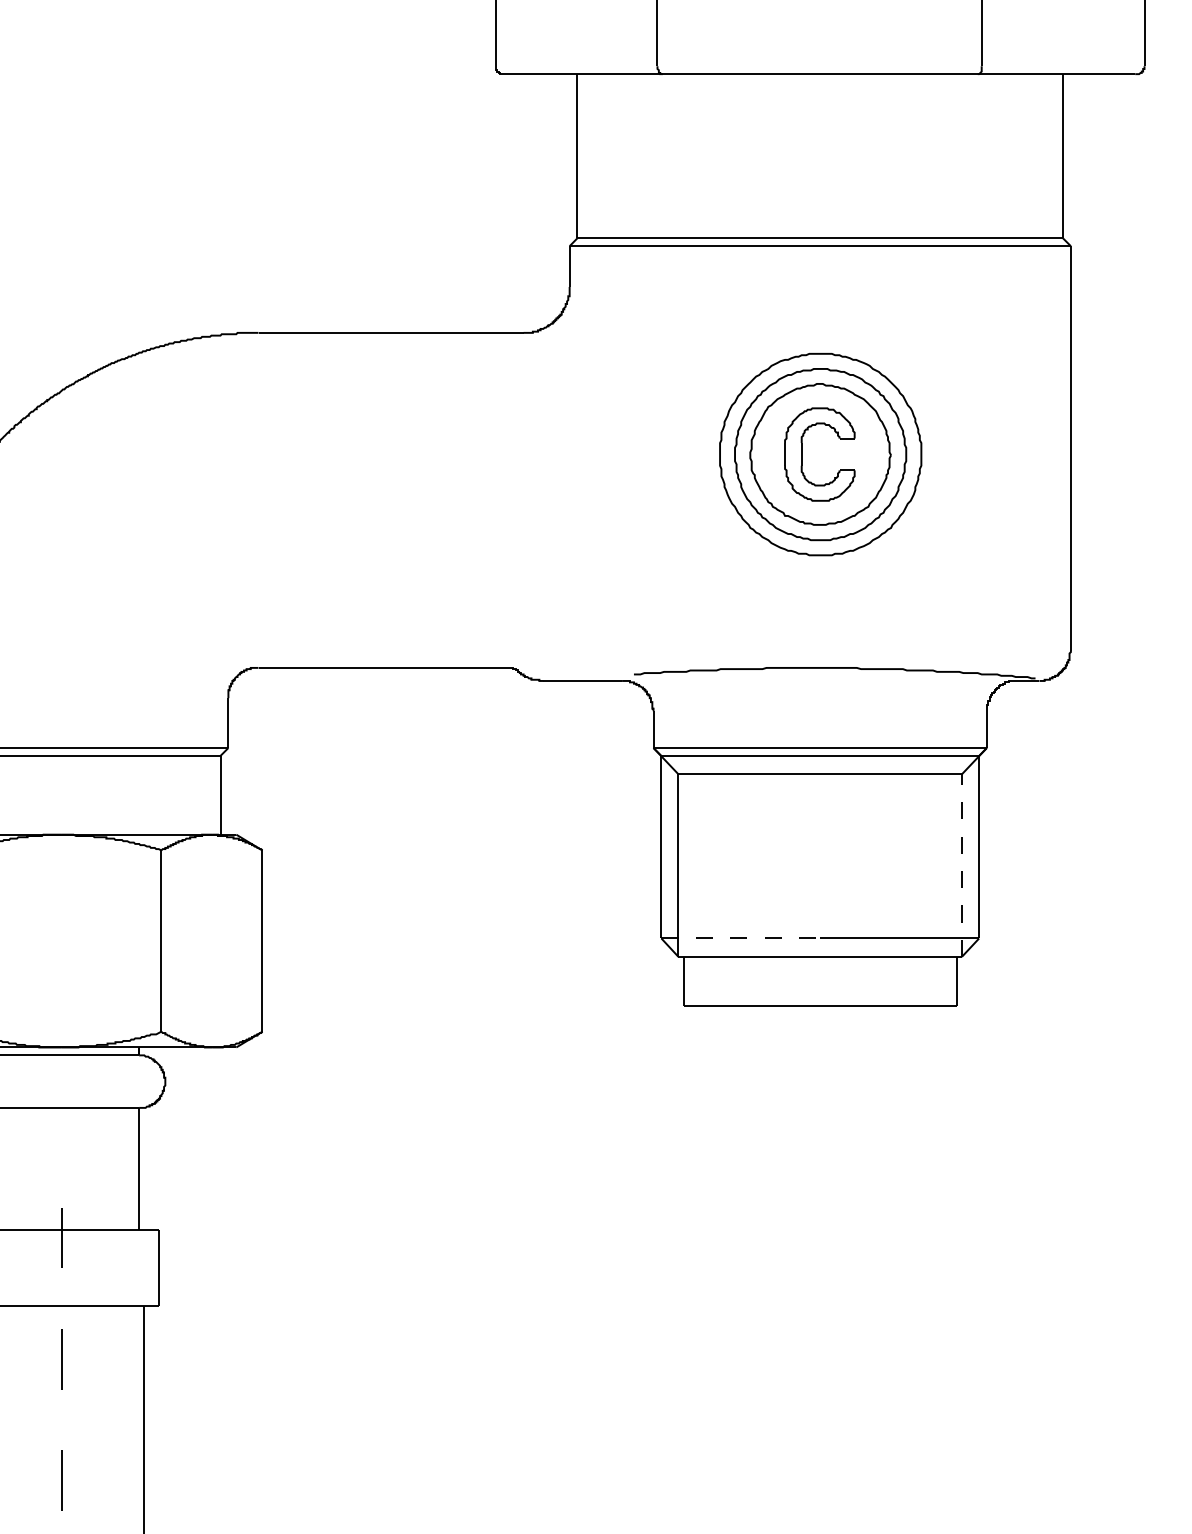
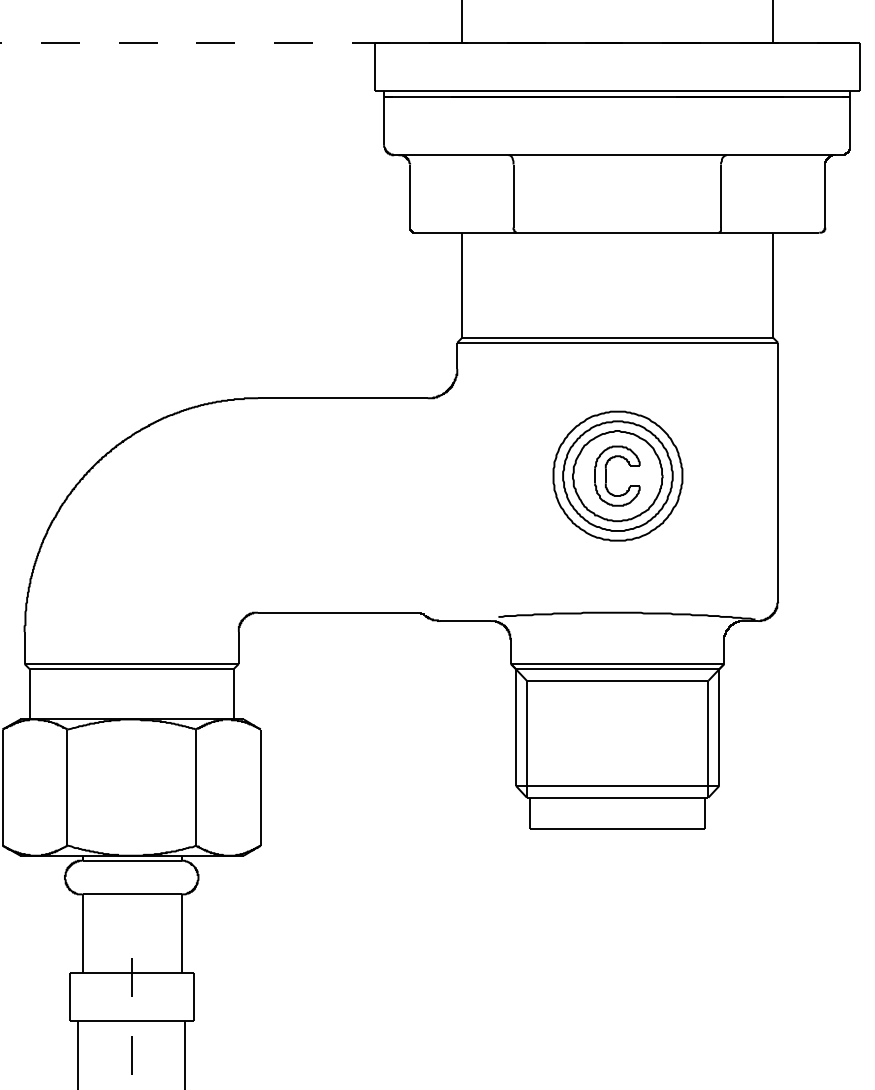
line: (962, 864) -> (708, 738), dashed -> solid
line: (740, 937) -> (566, 785), dashed -> solid

